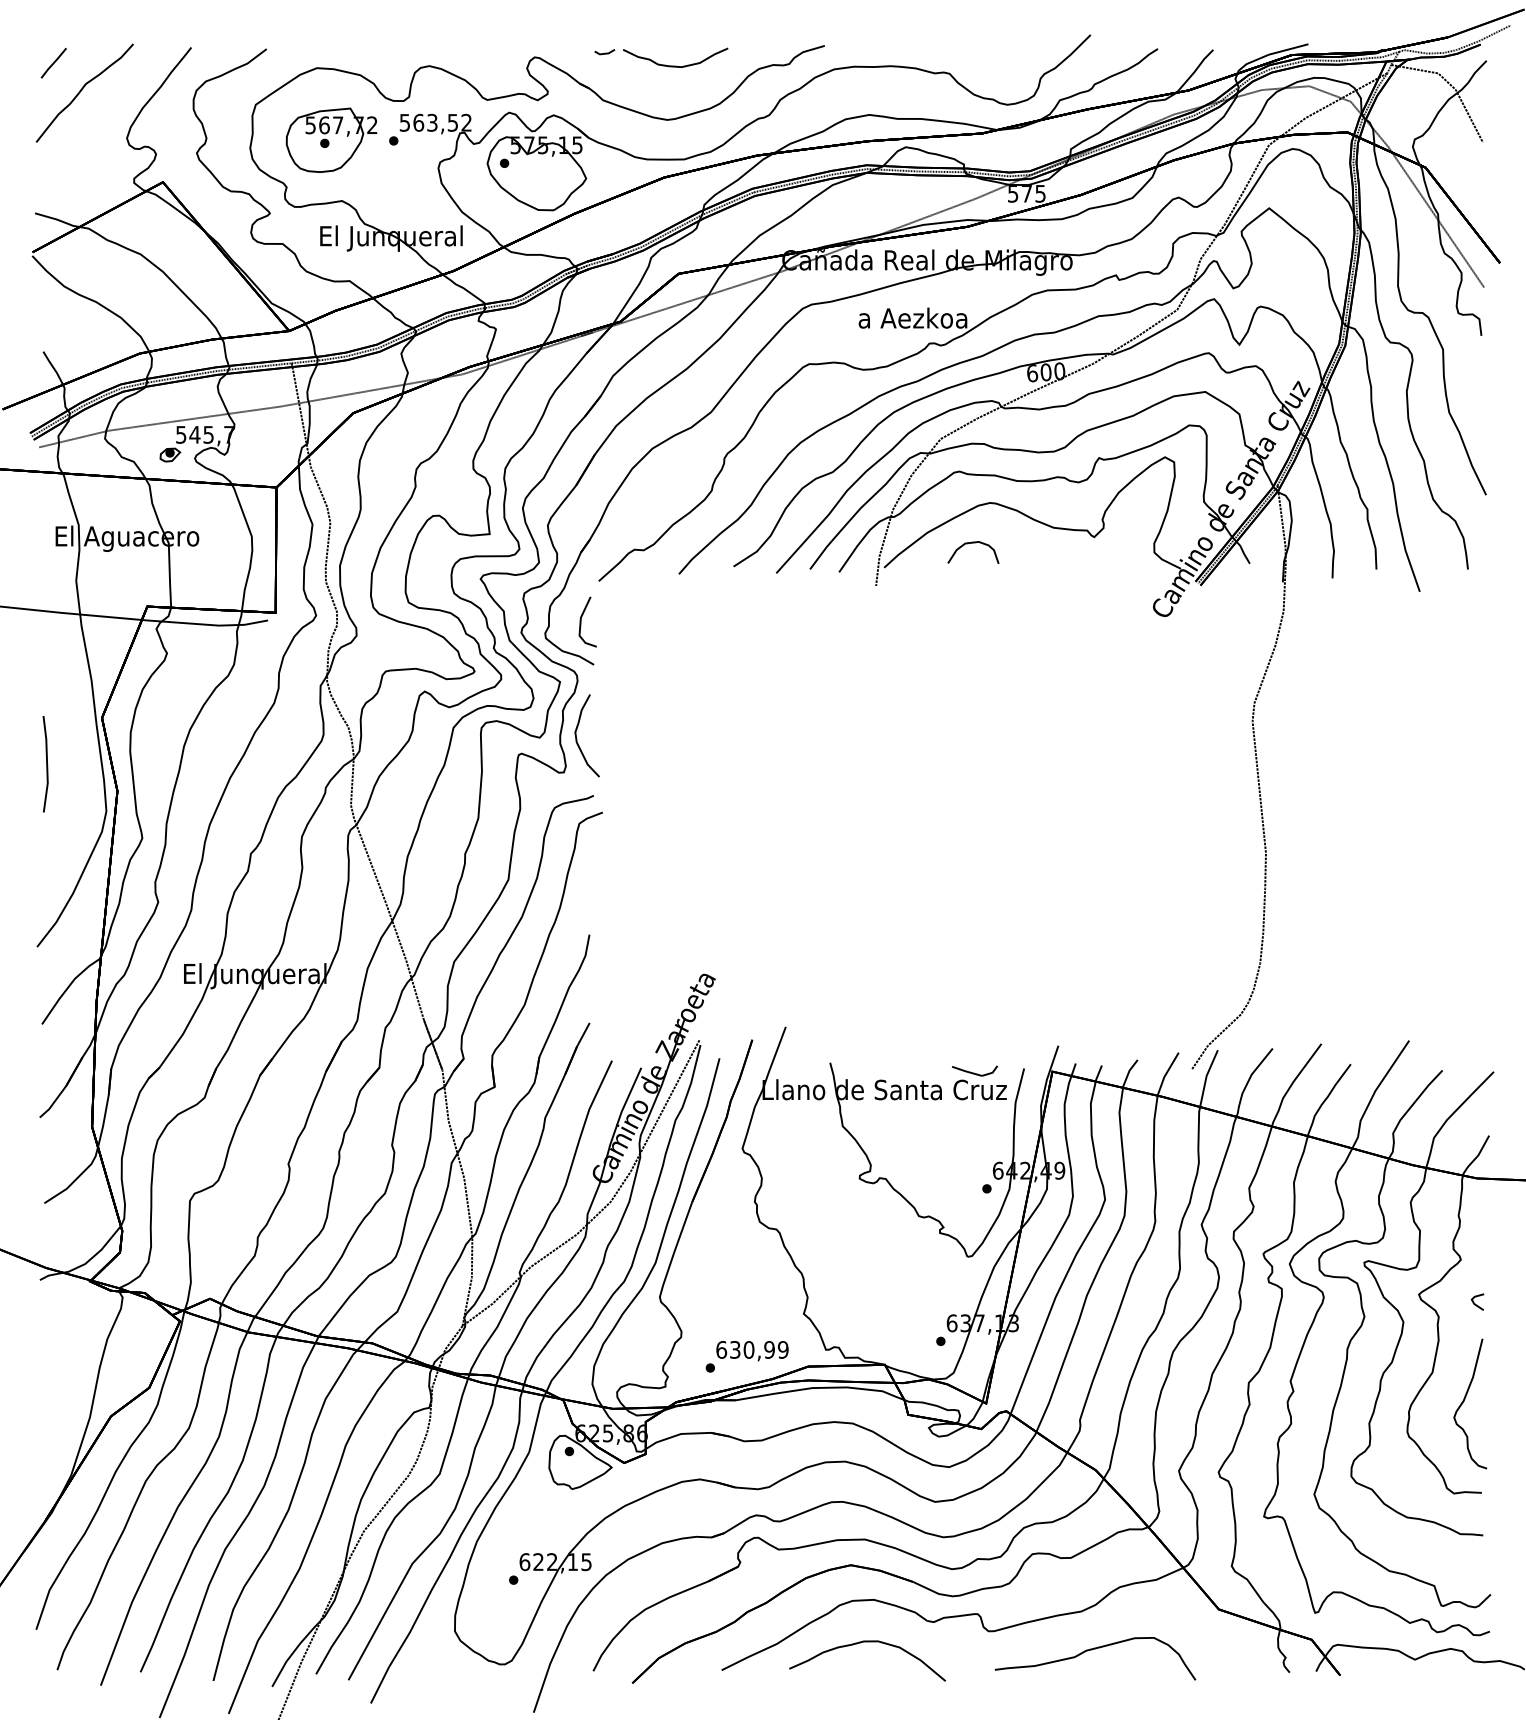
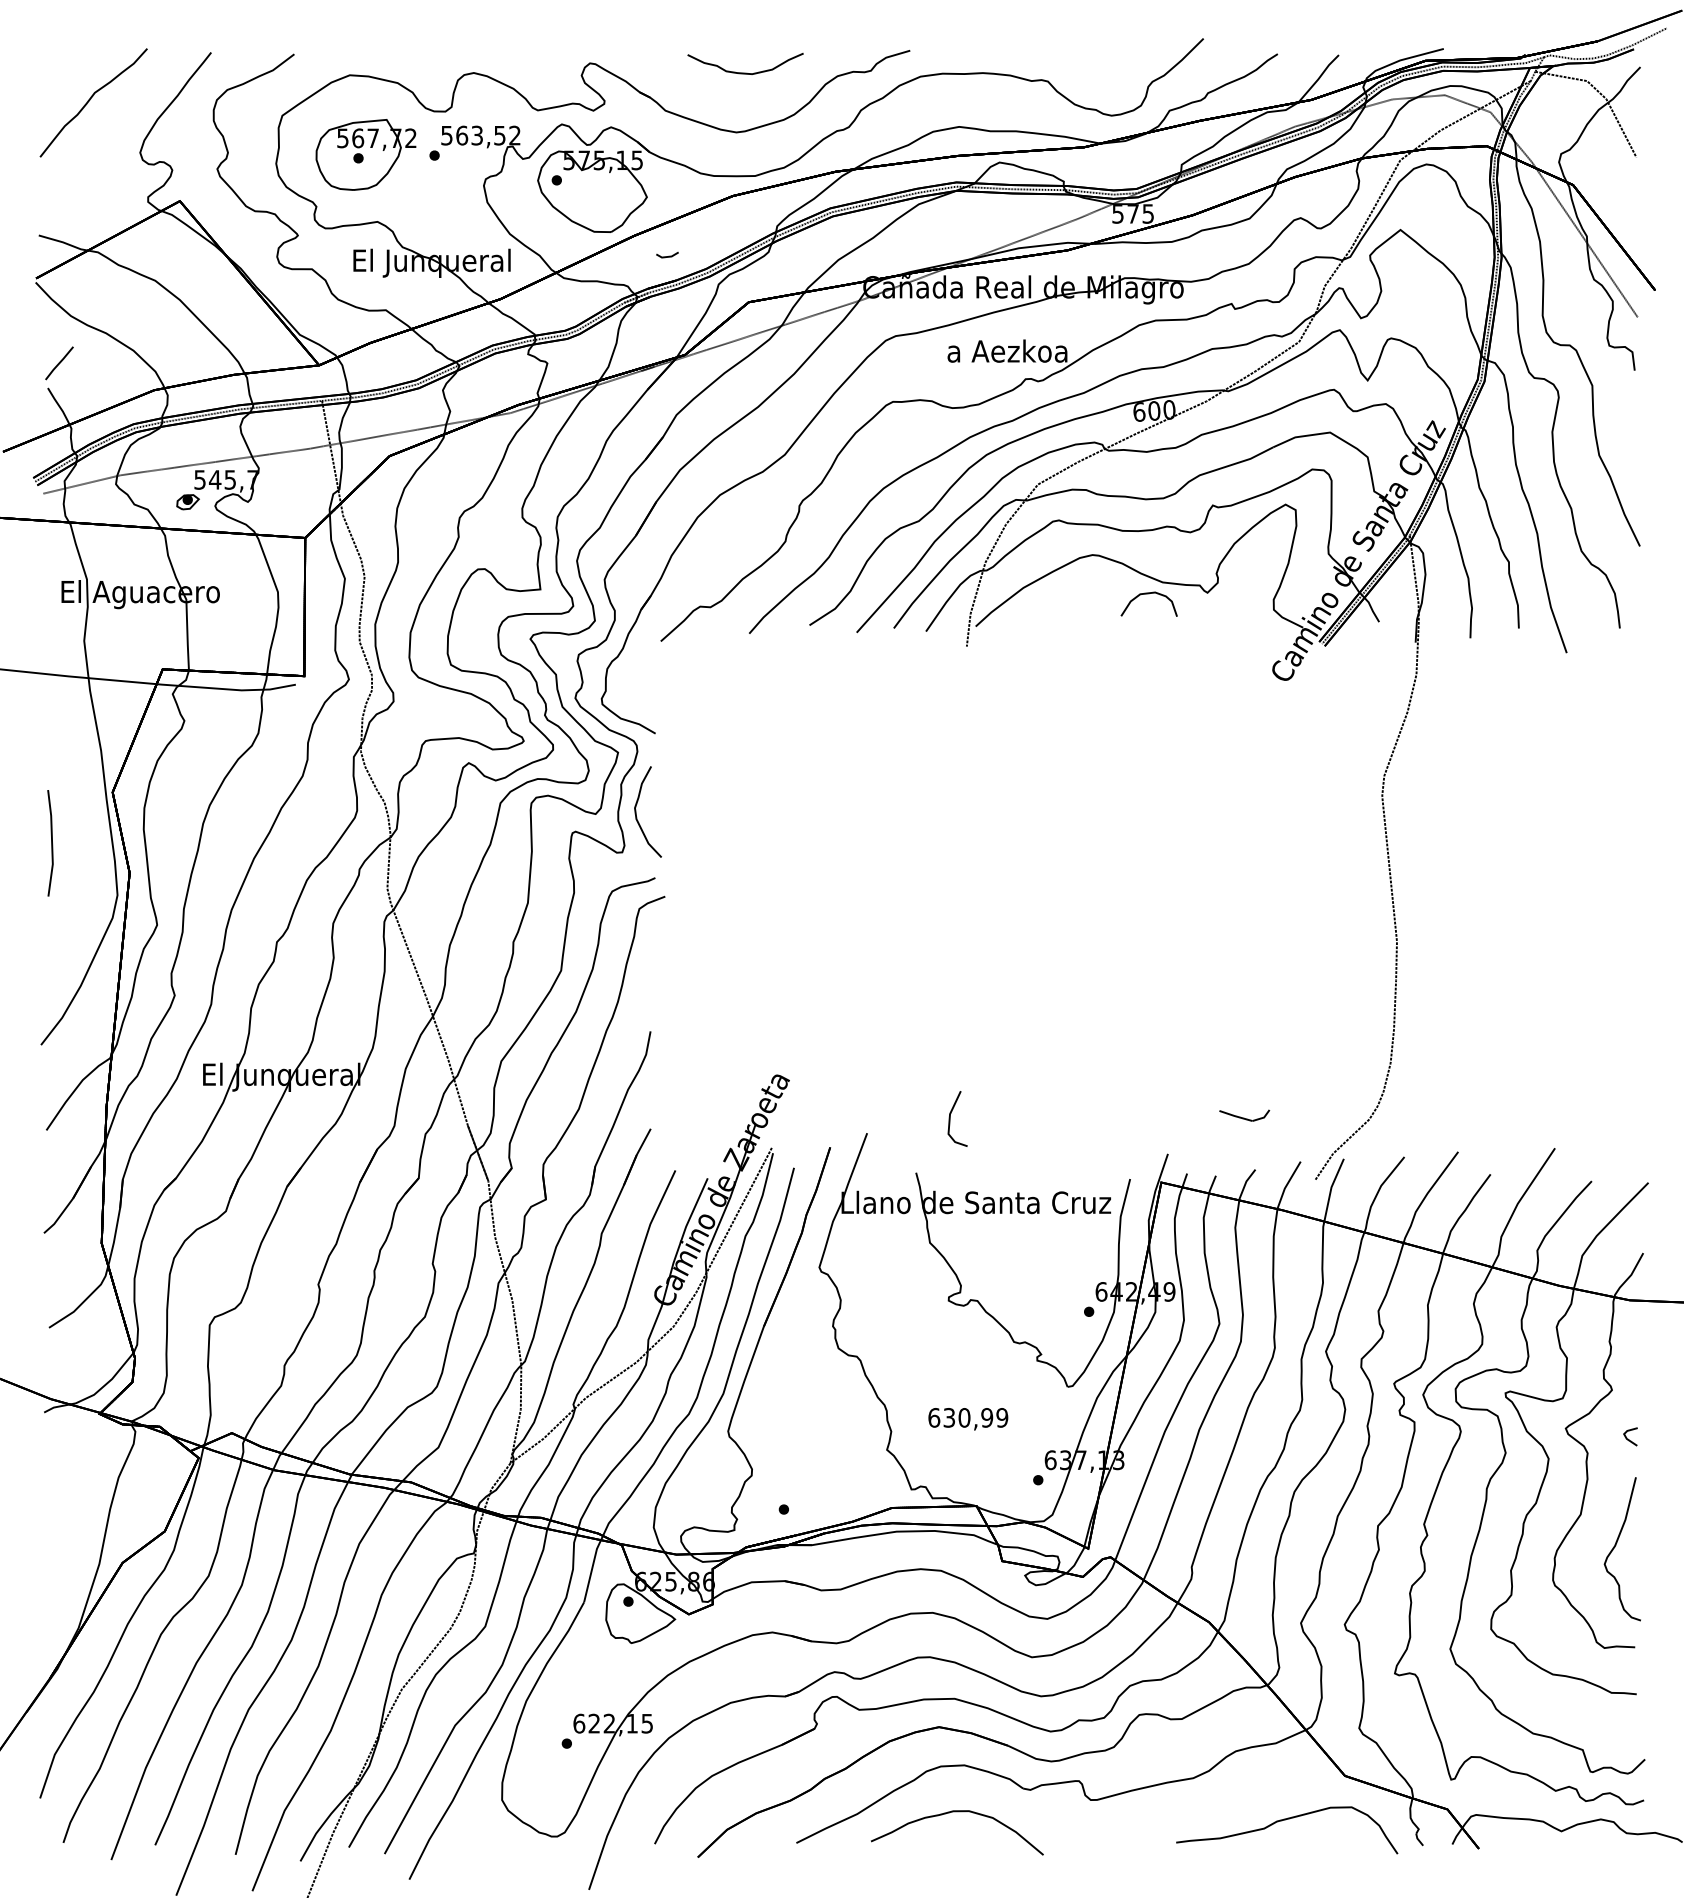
line: (604, 52) -> (667, 255), moved
line: (53, 63) -> (59, 363), moved
curve: (973, 543) -> (1149, 594), moved
line: (581, 621) -> (950, 1118), moved
part: (974, 1070) -> (1244, 1115), moved
text: (752, 1351) -> (968, 1419), moved
curve: (1092, 1650) -> (1283, 1821), moved

